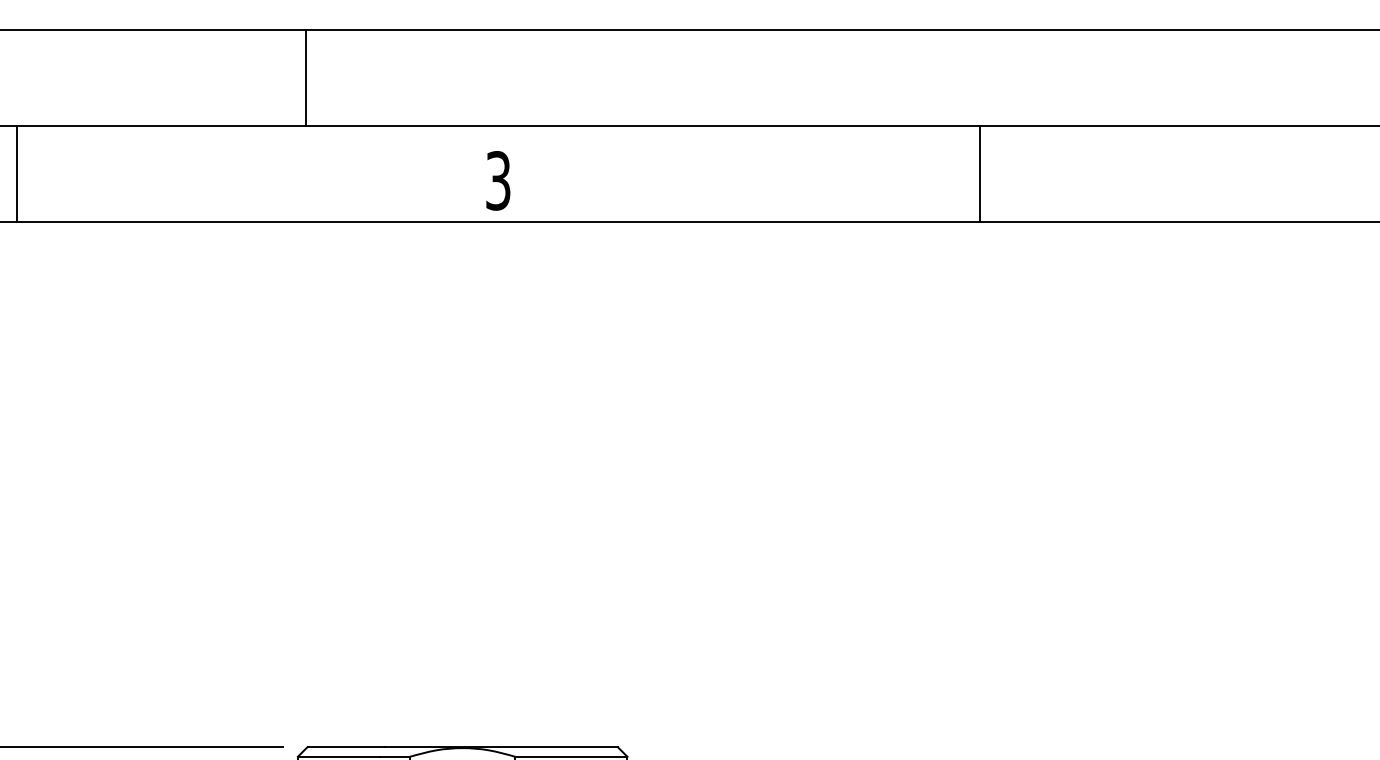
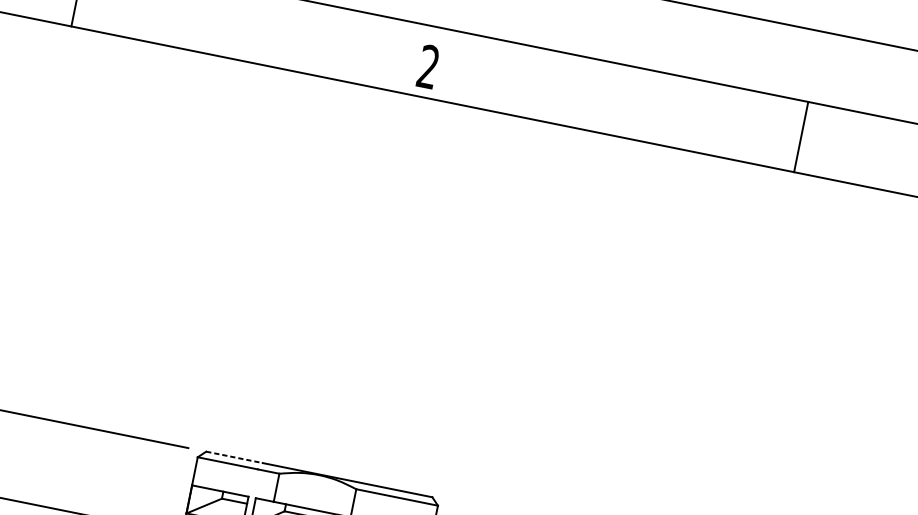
line: (980, 174) -> (801, 137), moved
text: (498, 180) -> (428, 66), 3 -> 2
line: (346, 747) -> (234, 457), solid -> dashed

